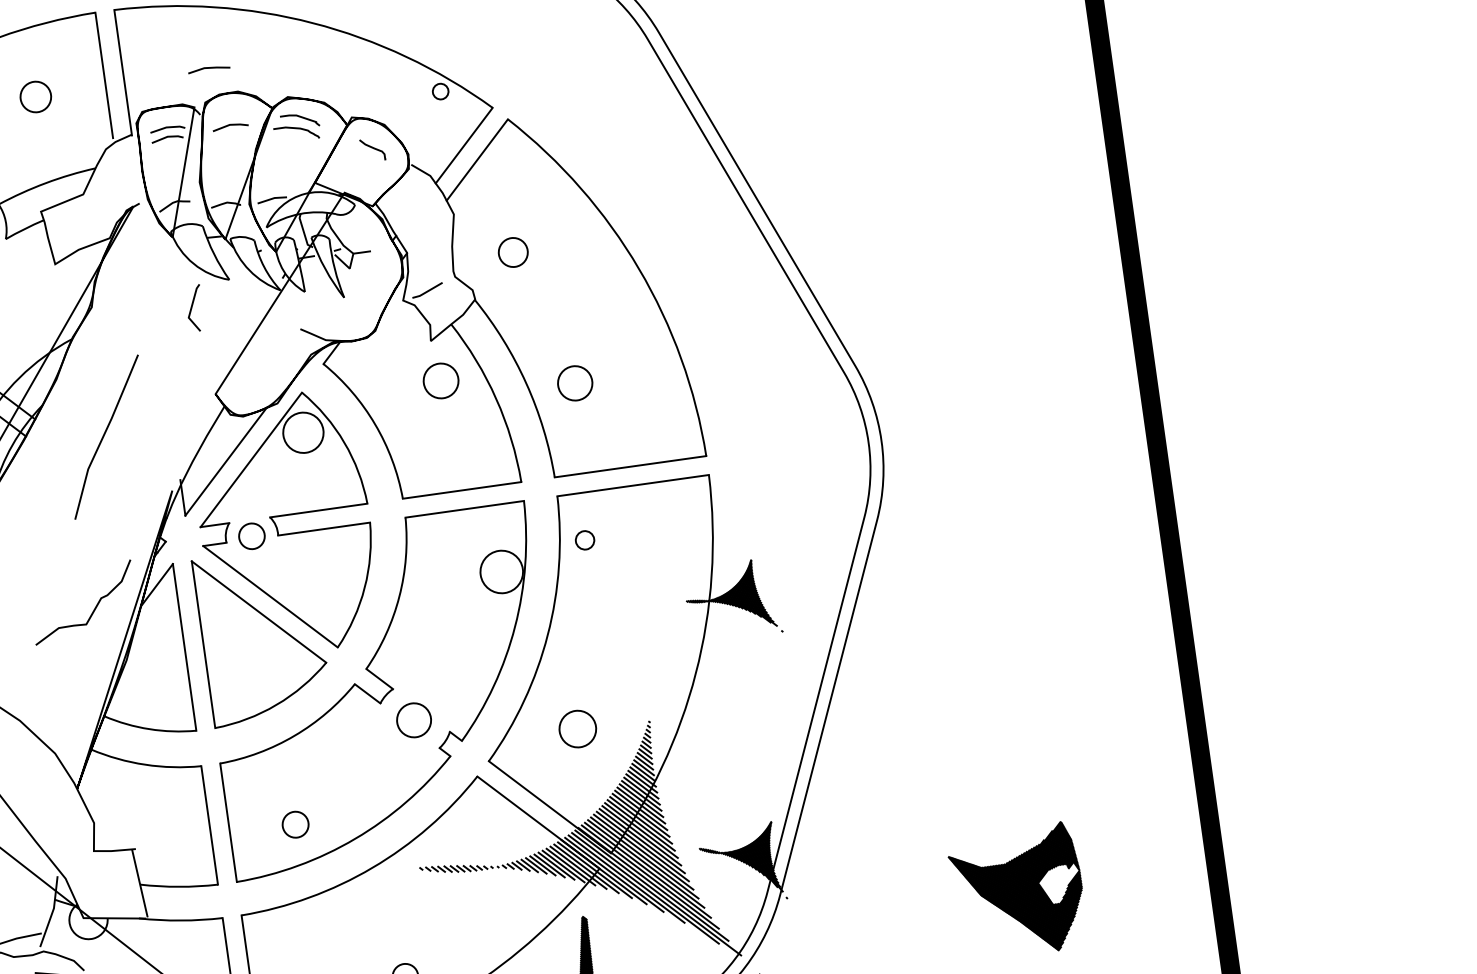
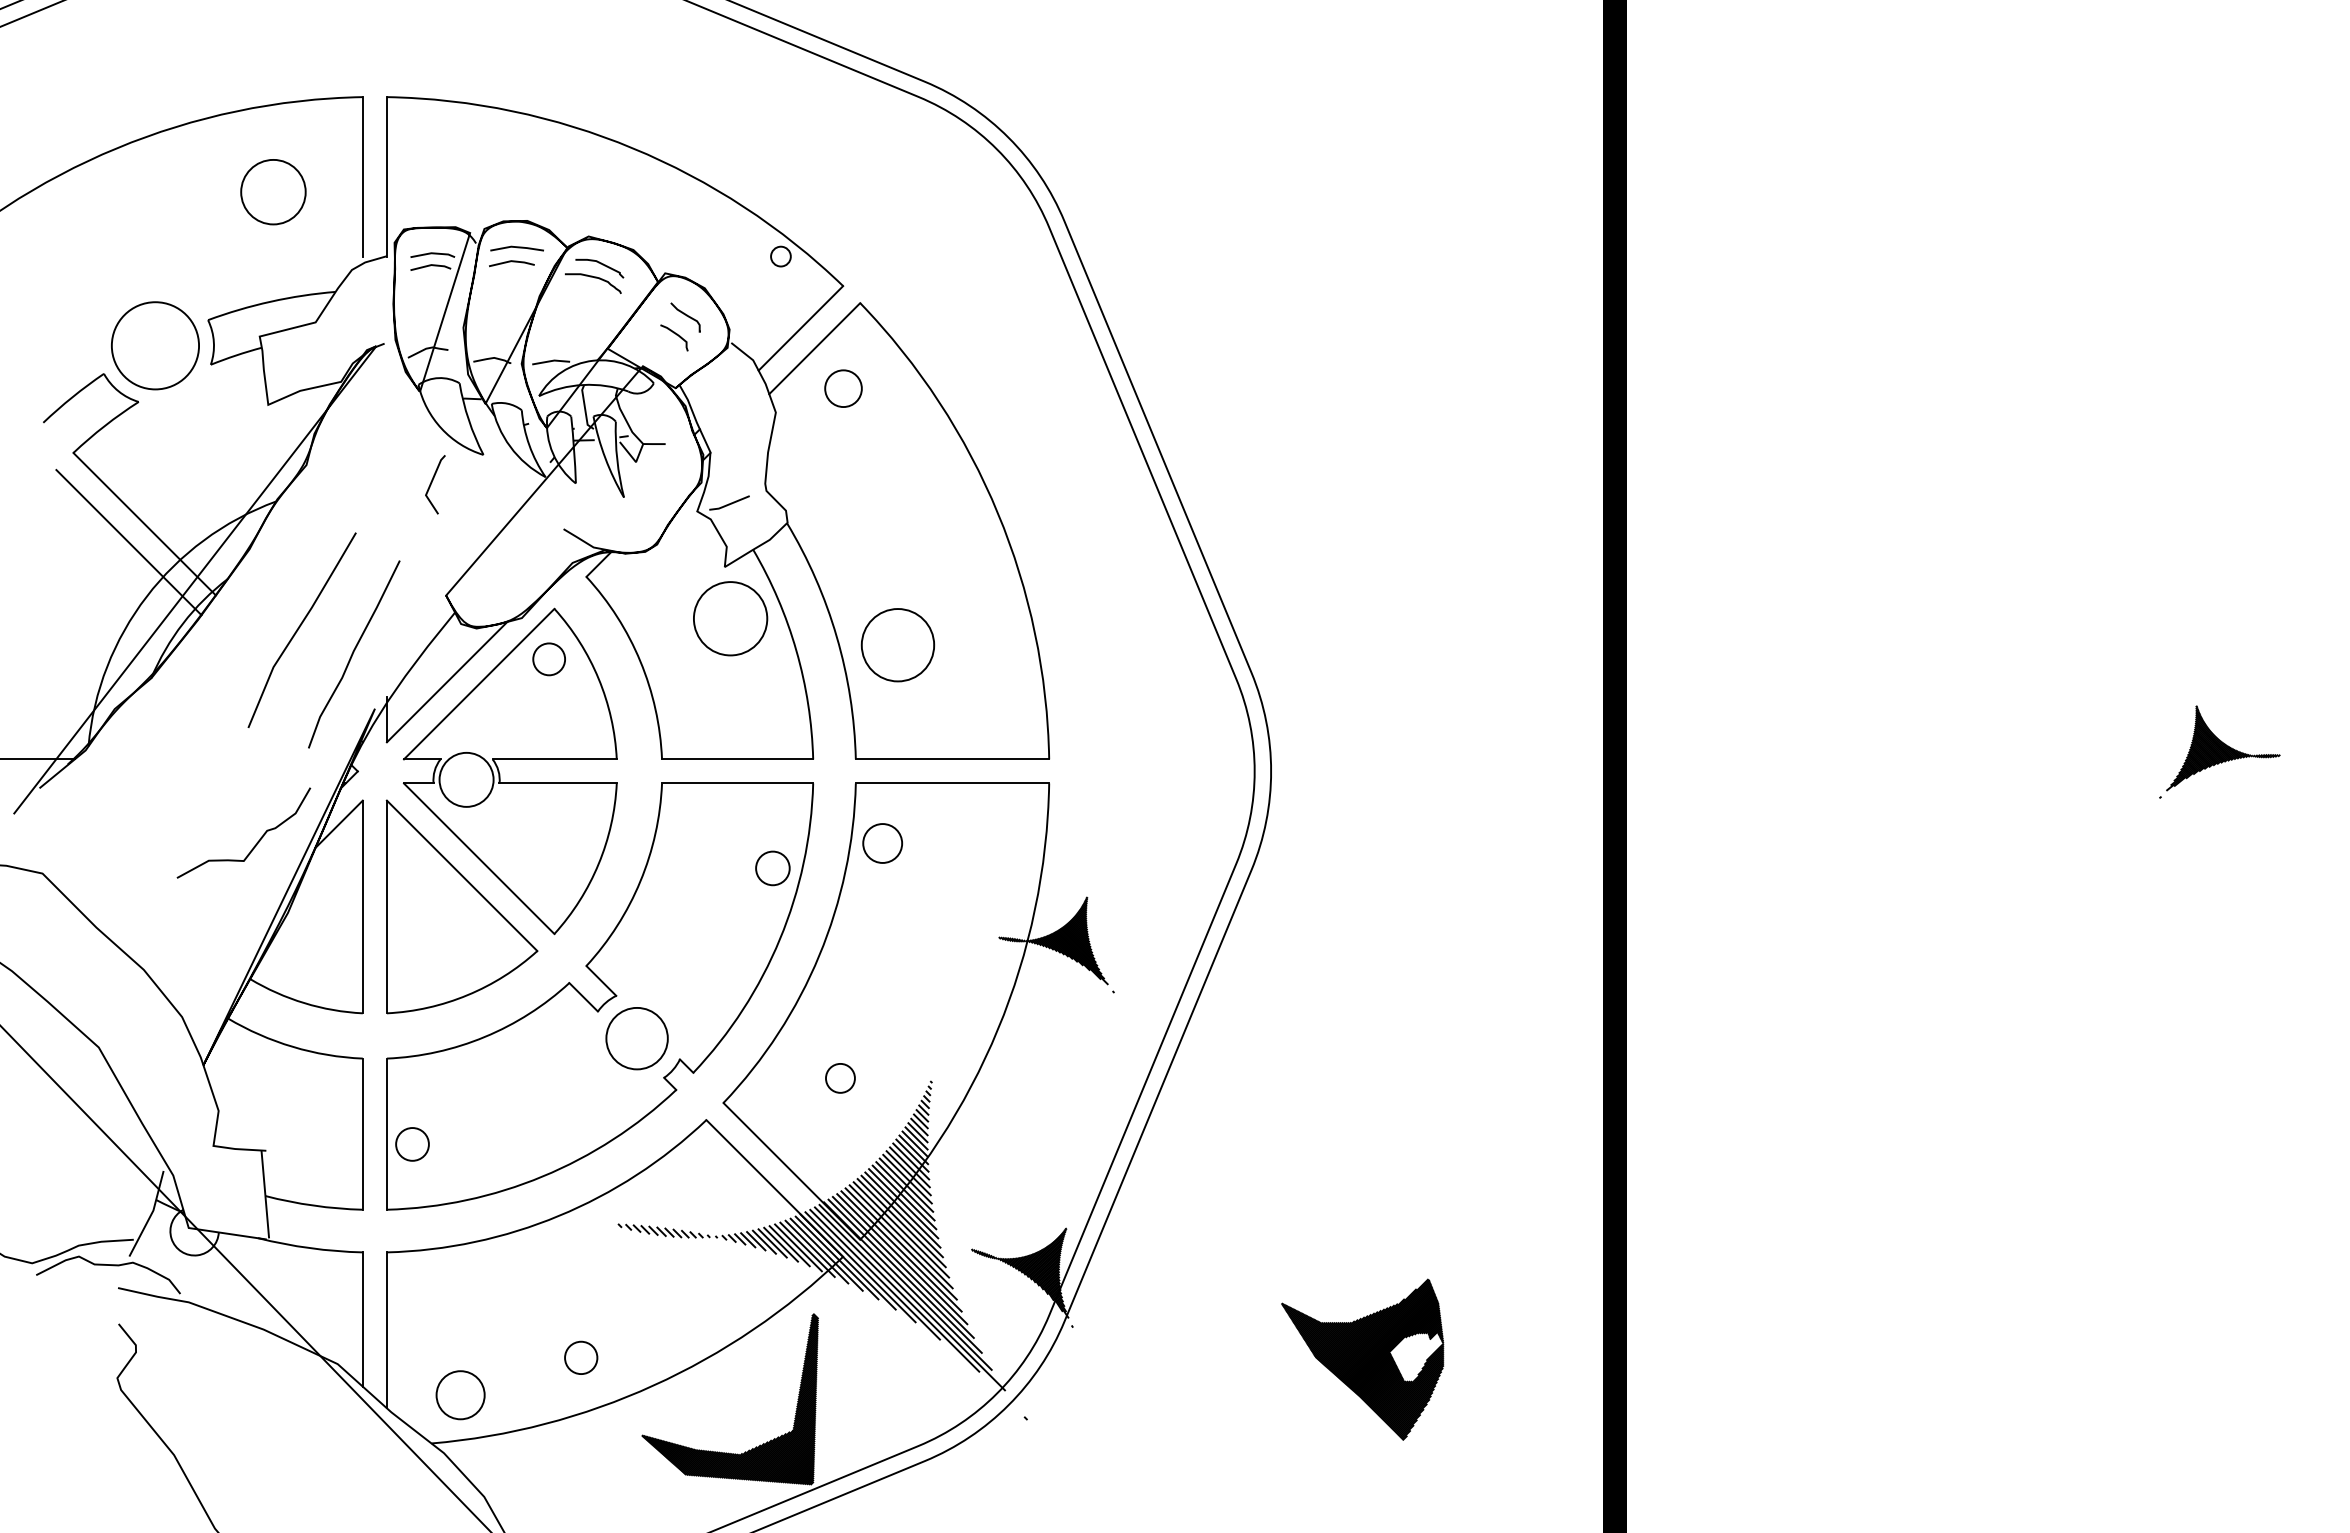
line: (208, 69) -> (516, 248), moved
circle: (35, 96) -> (273, 191), size x1.67
curve: (367, 164) -> (676, 335), added
circle: (513, 252) -> (843, 388), moved
circle: (441, 380) -> (730, 618), size x1.67
circle: (574, 383) -> (897, 645), size x1.67
circle: (303, 432) -> (549, 659), size x0.62
curve: (149, 450) -> (353, 654), added
circle: (251, 536) -> (466, 779), size x1.67
circle: (584, 540) -> (882, 843), size x1.67
circle: (501, 572) -> (772, 868), size x0.62
circle: (413, 720) -> (636, 1038), size x1.43
circle: (576, 728) -> (839, 1077), size x0.62
circle: (295, 824) -> (412, 1144), moved

